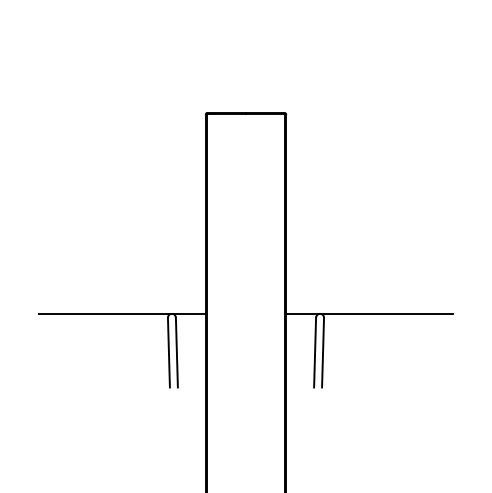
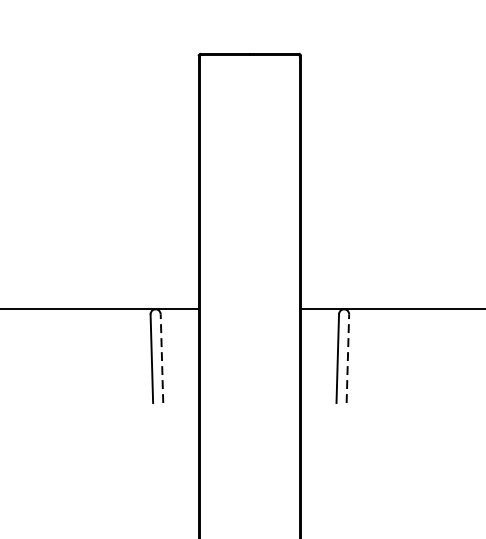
line: (176, 352) -> (161, 358), solid -> dashed
line: (323, 352) -> (348, 358), solid -> dashed

